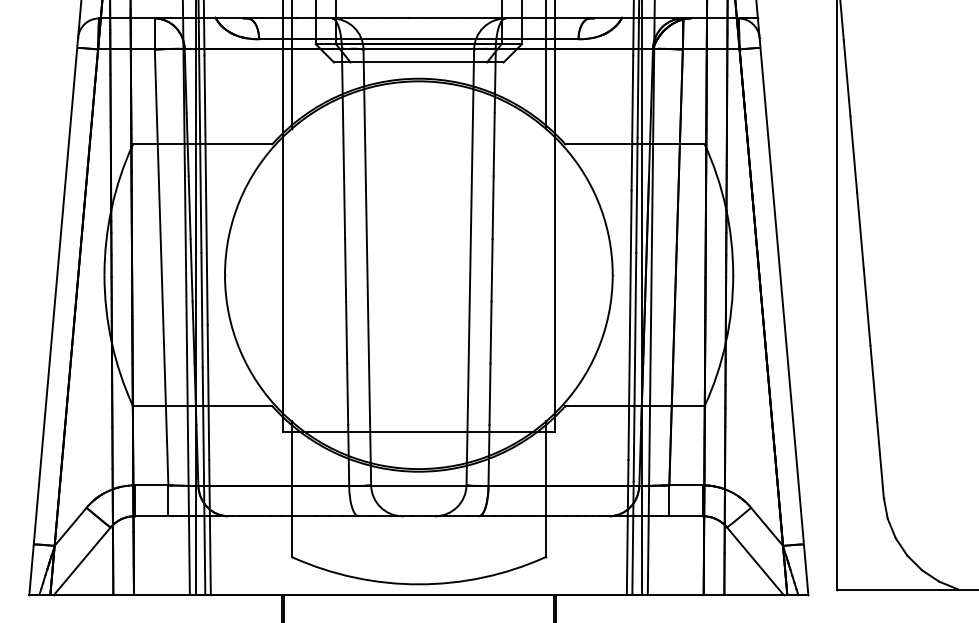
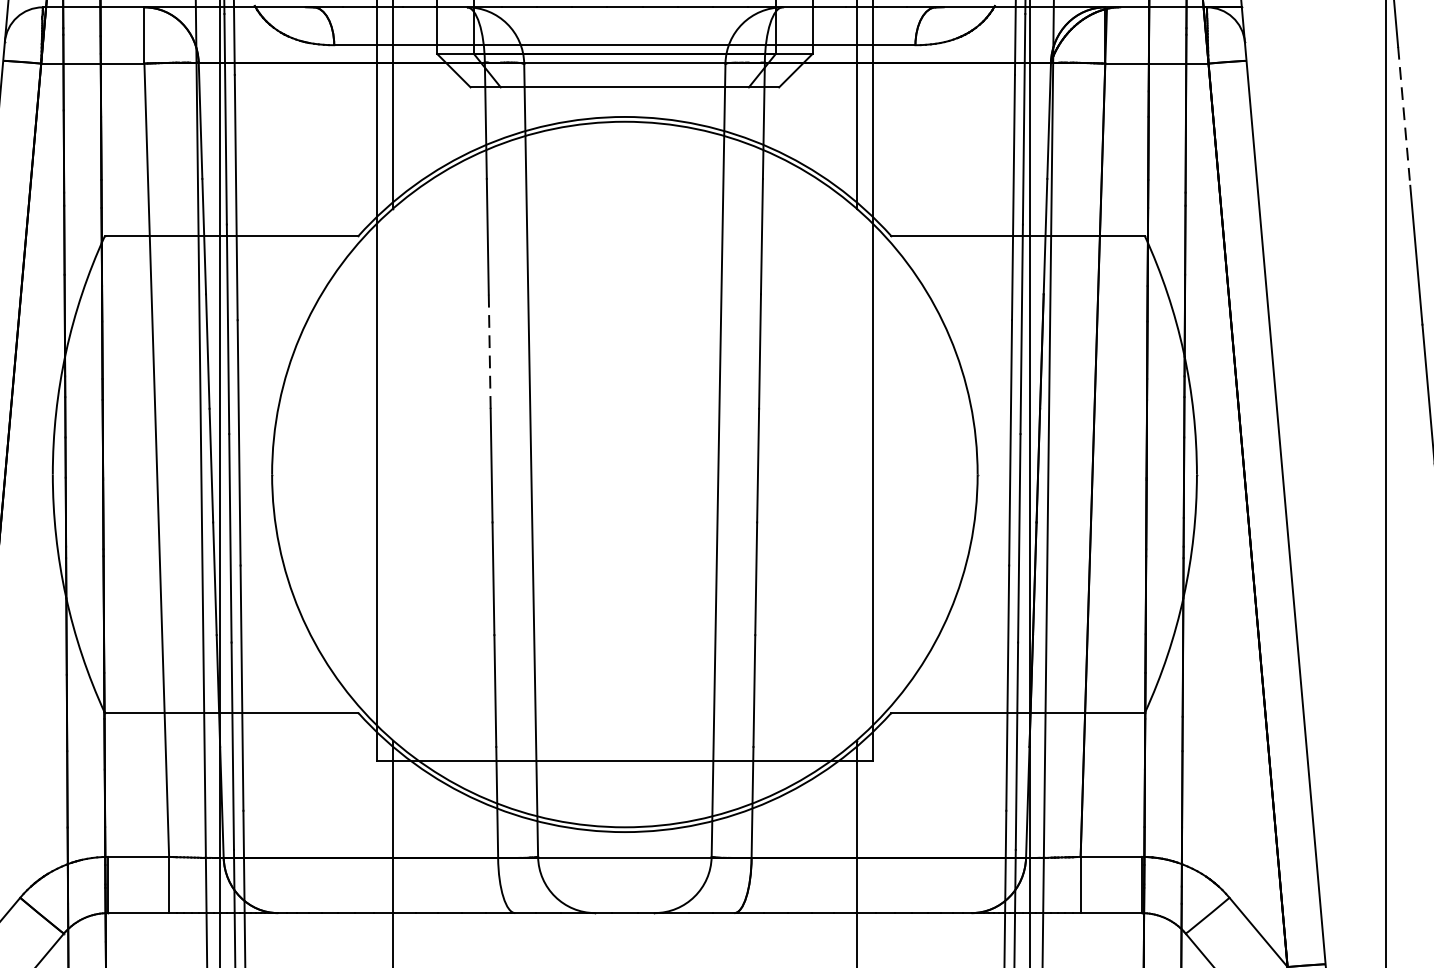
line: (847, 78) -> (1404, 116), solid -> dashed
line: (344, 207) -> (489, 351), solid -> dashed

